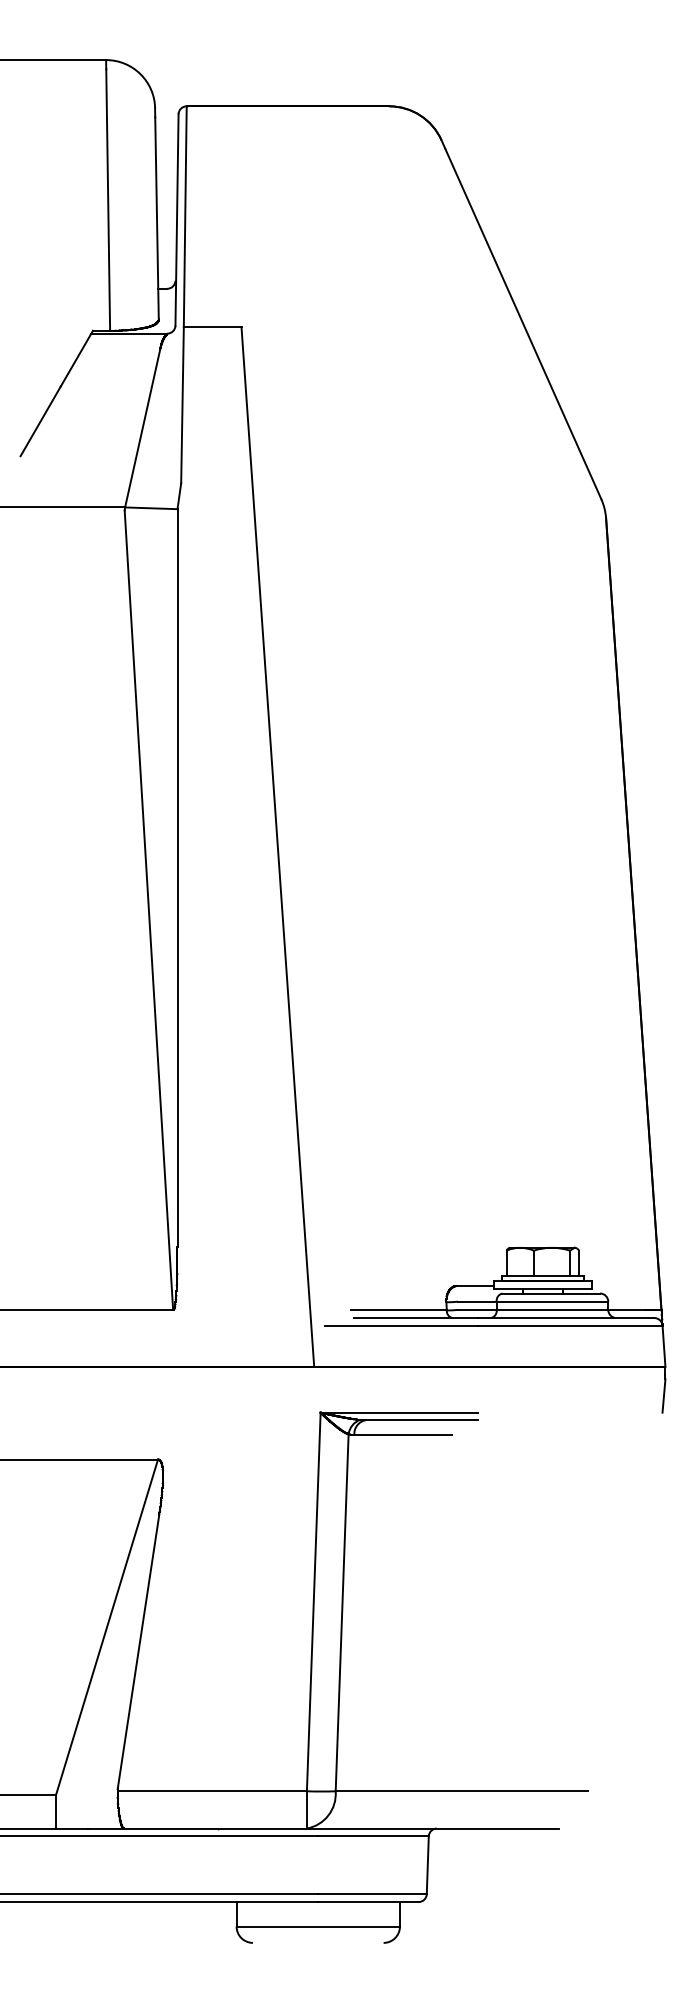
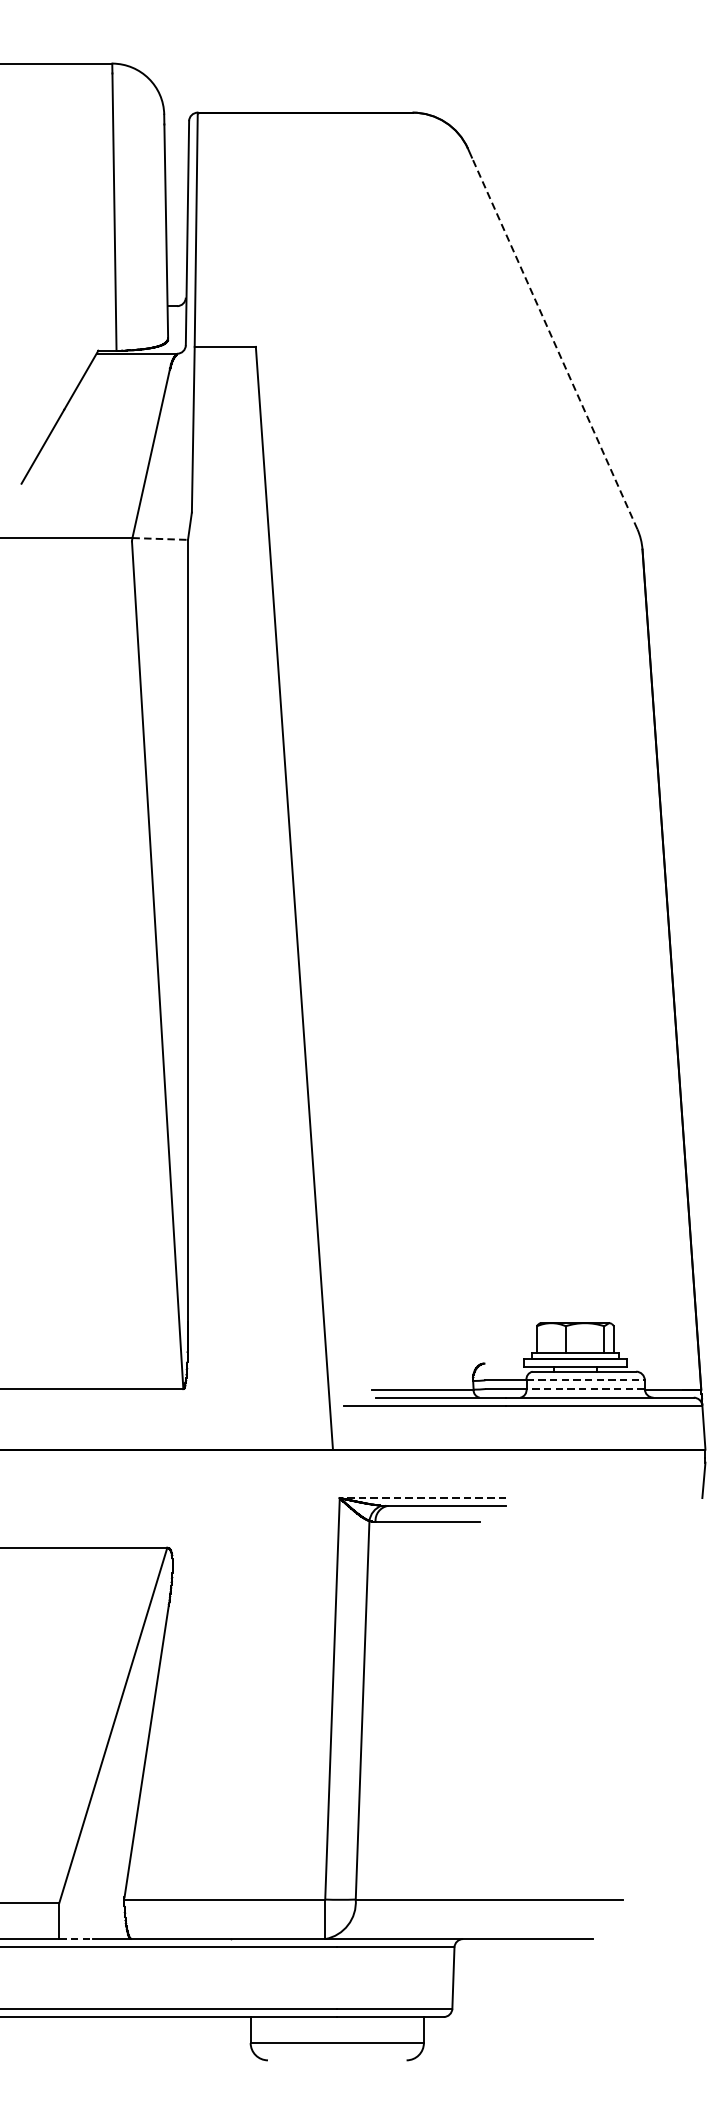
line: (523, 323) -> (554, 342), solid -> dashed
line: (151, 508) -> (160, 539), solid -> dashed
line: (475, 1285) -> (504, 1363), removed
line: (552, 1301) -> (585, 1380), solid -> dashed
line: (552, 1309) -> (585, 1388), solid -> dashed
line: (398, 1412) -> (422, 1497), solid -> dashed
line: (71, 1828) -> (75, 1939), solid -> dashed

